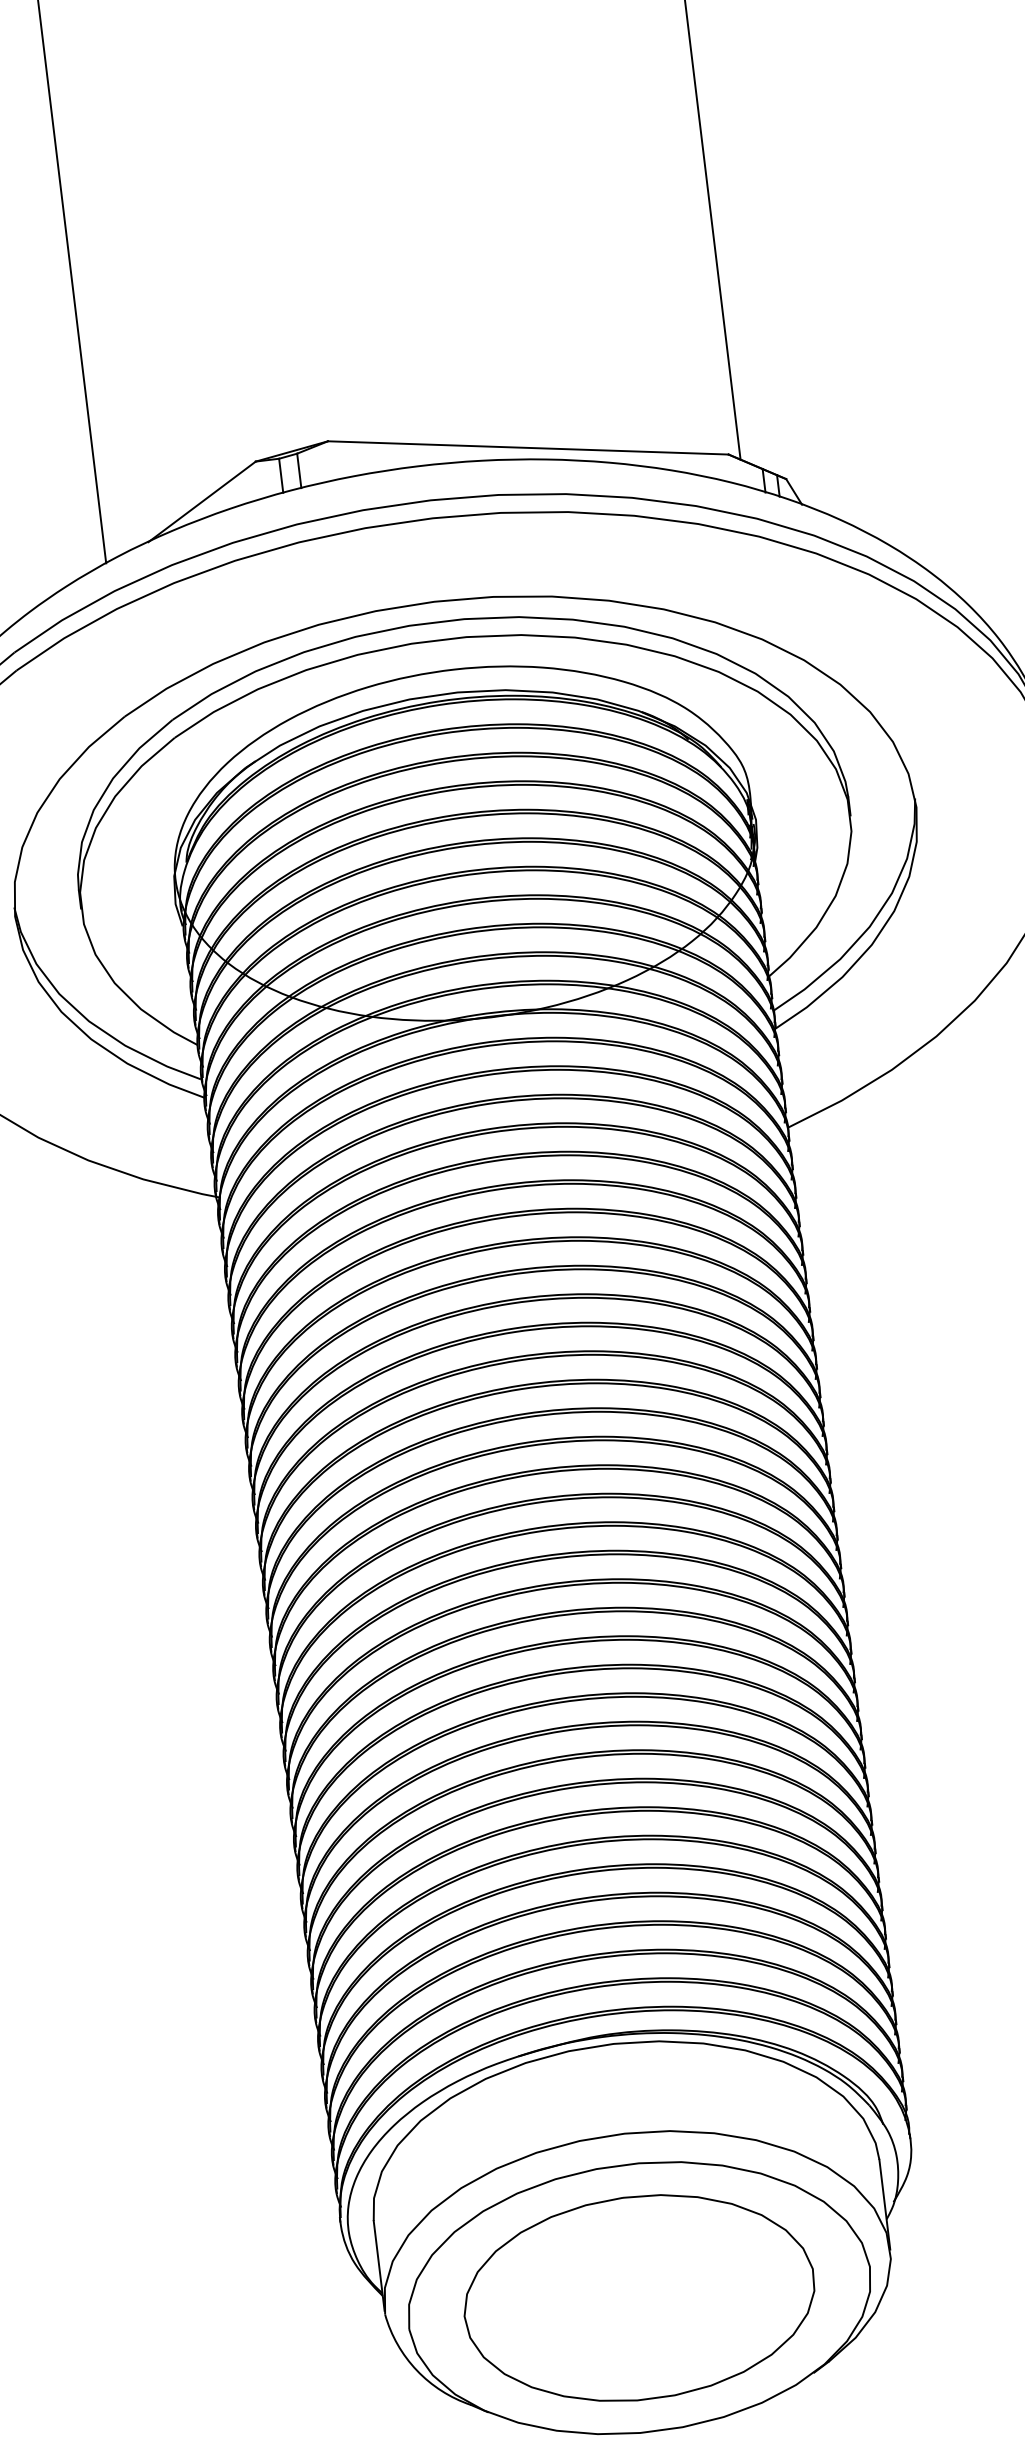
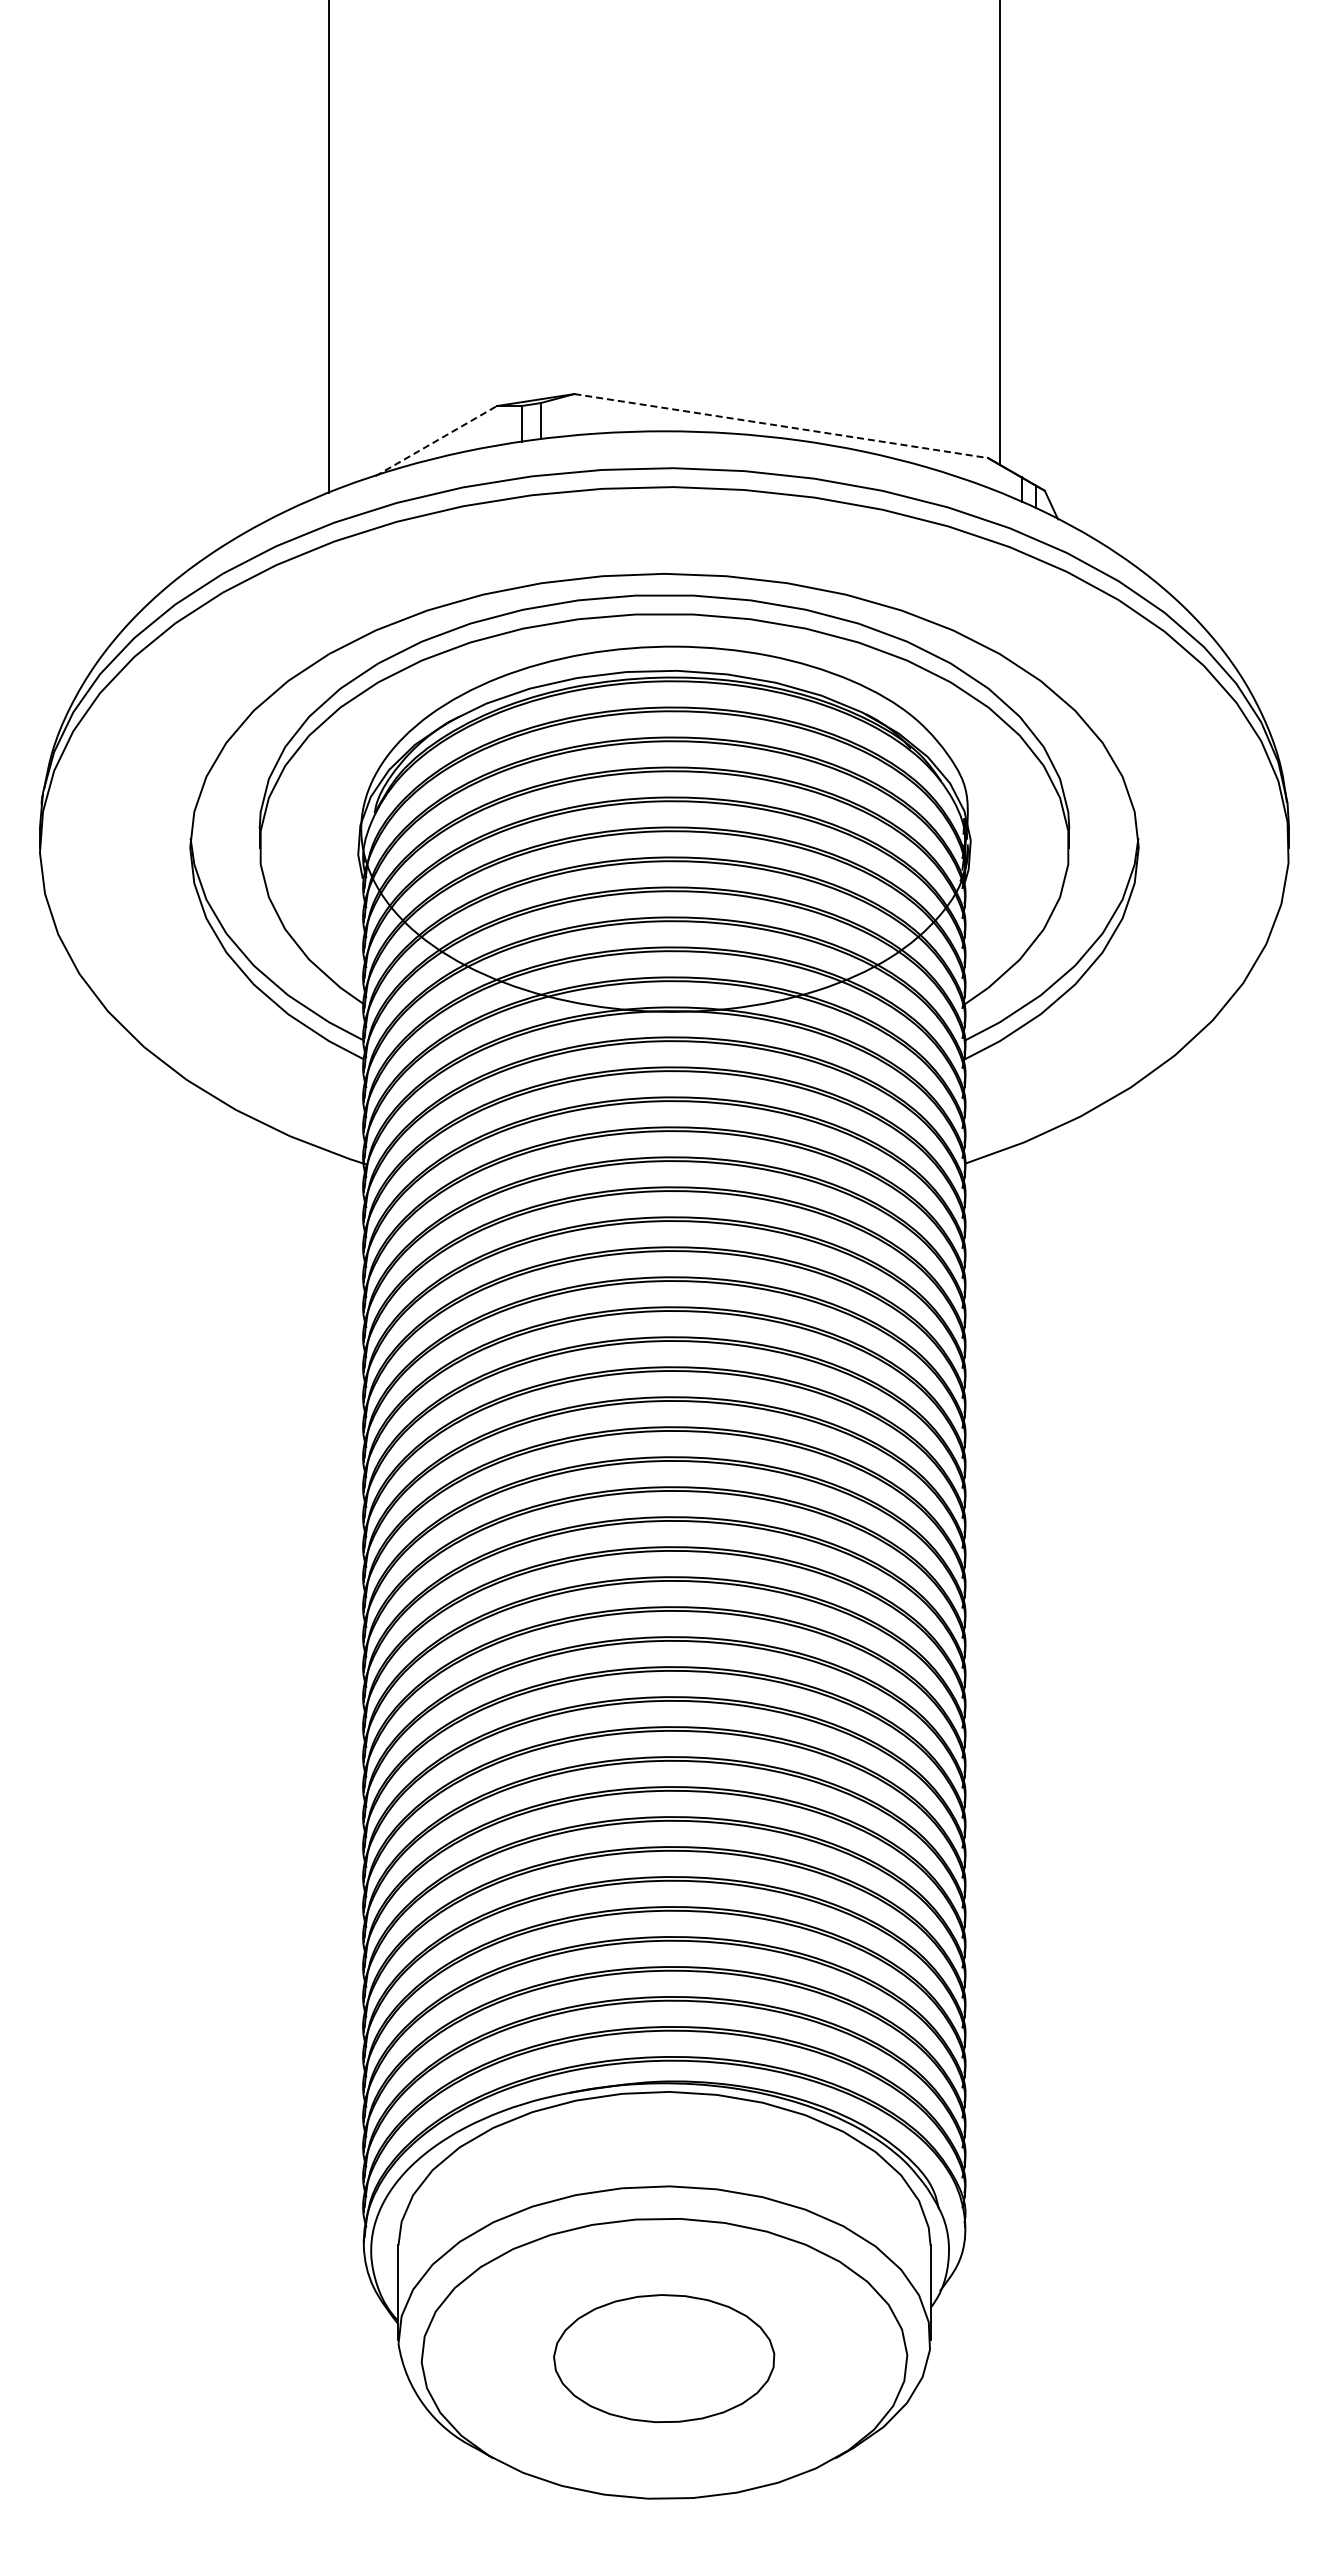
line: (528, 448) -> (781, 426), solid -> dashed
line: (202, 501) -> (436, 440), solid -> dashed
part: (638, 2297) -> (663, 2358), size x0.6

